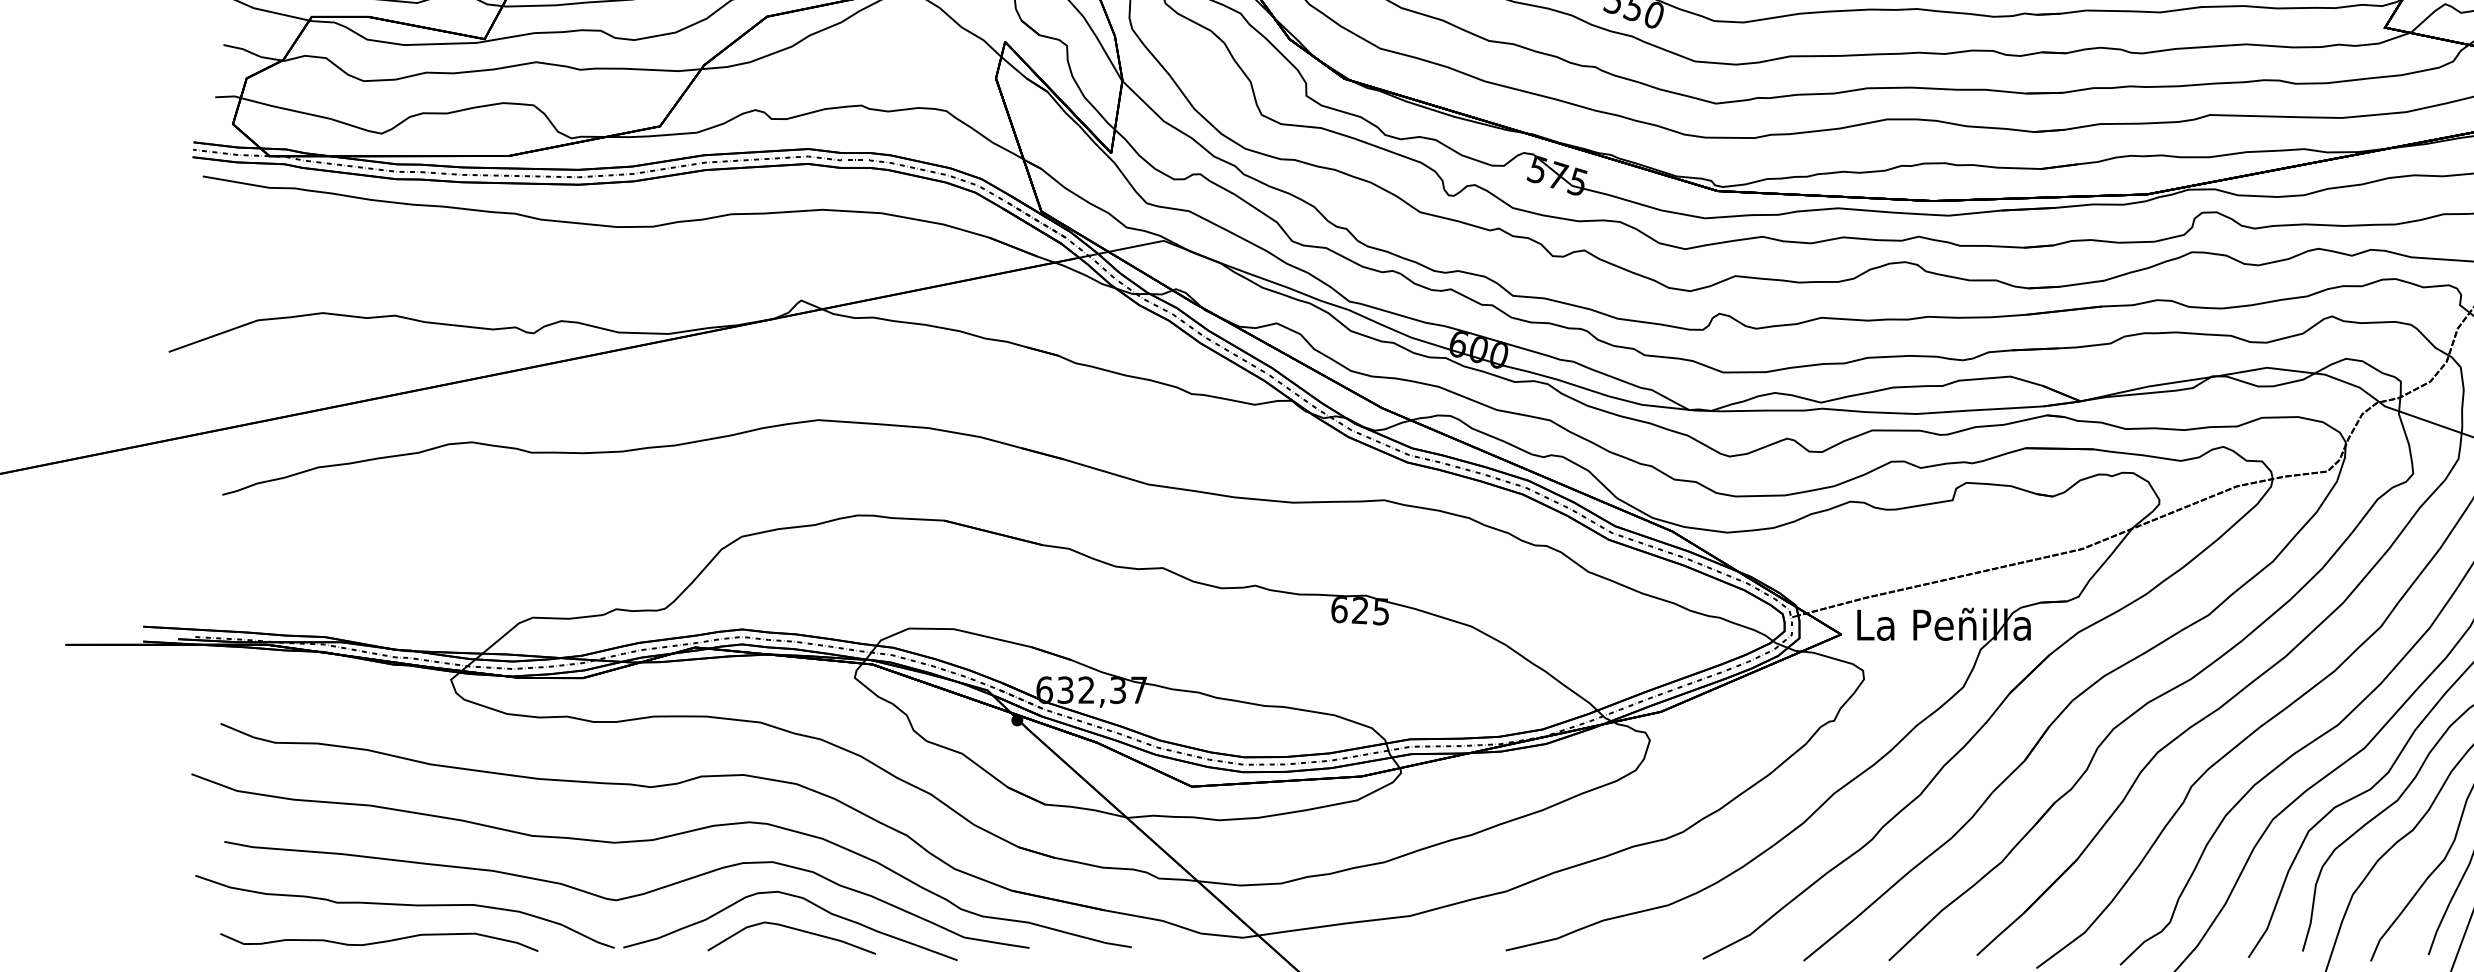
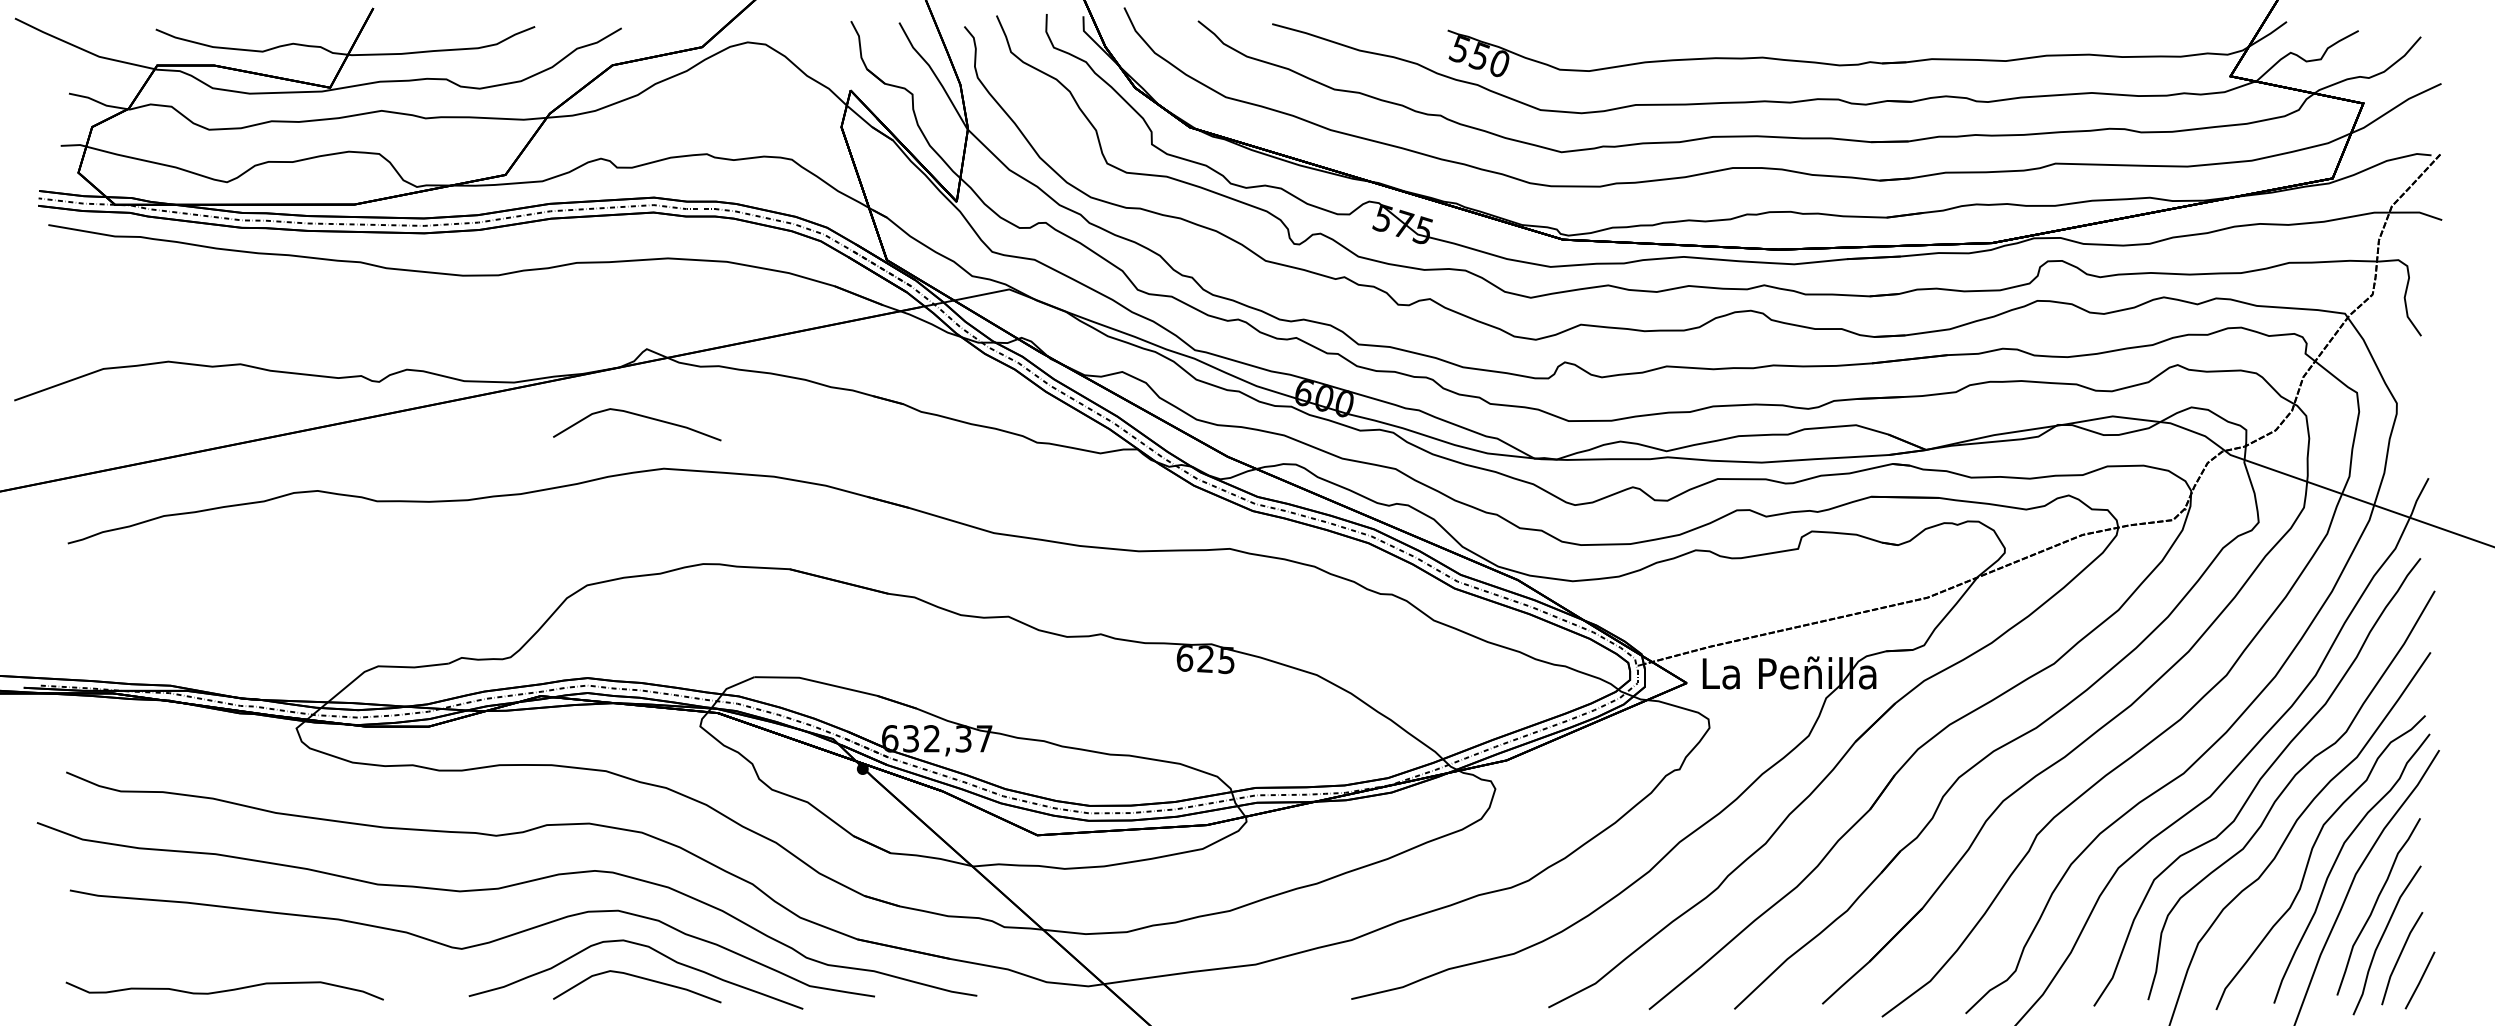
curve: (794, 367) -> (639, 416), added
curve: (405, 905) -> (250, 954), removed

